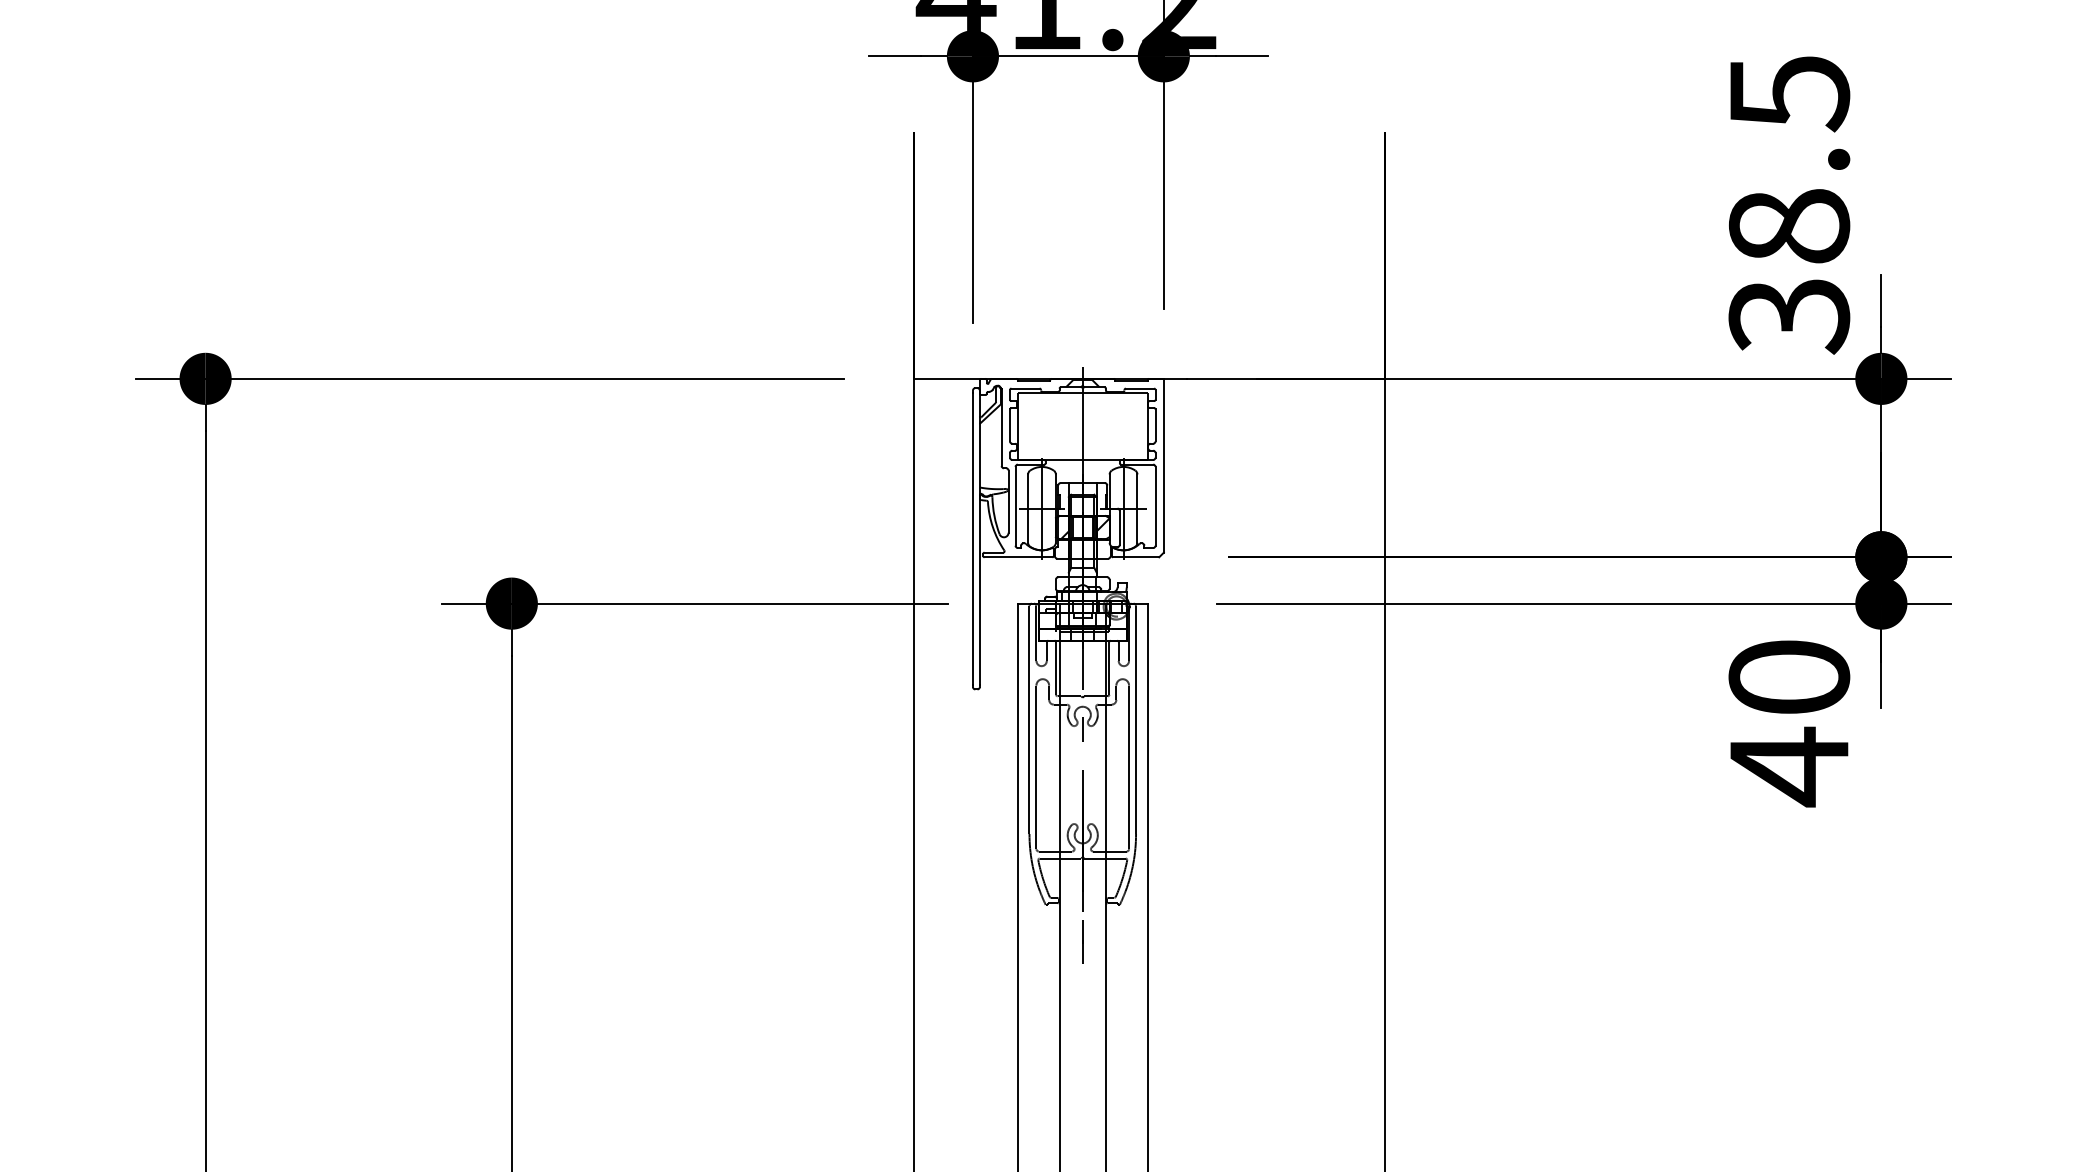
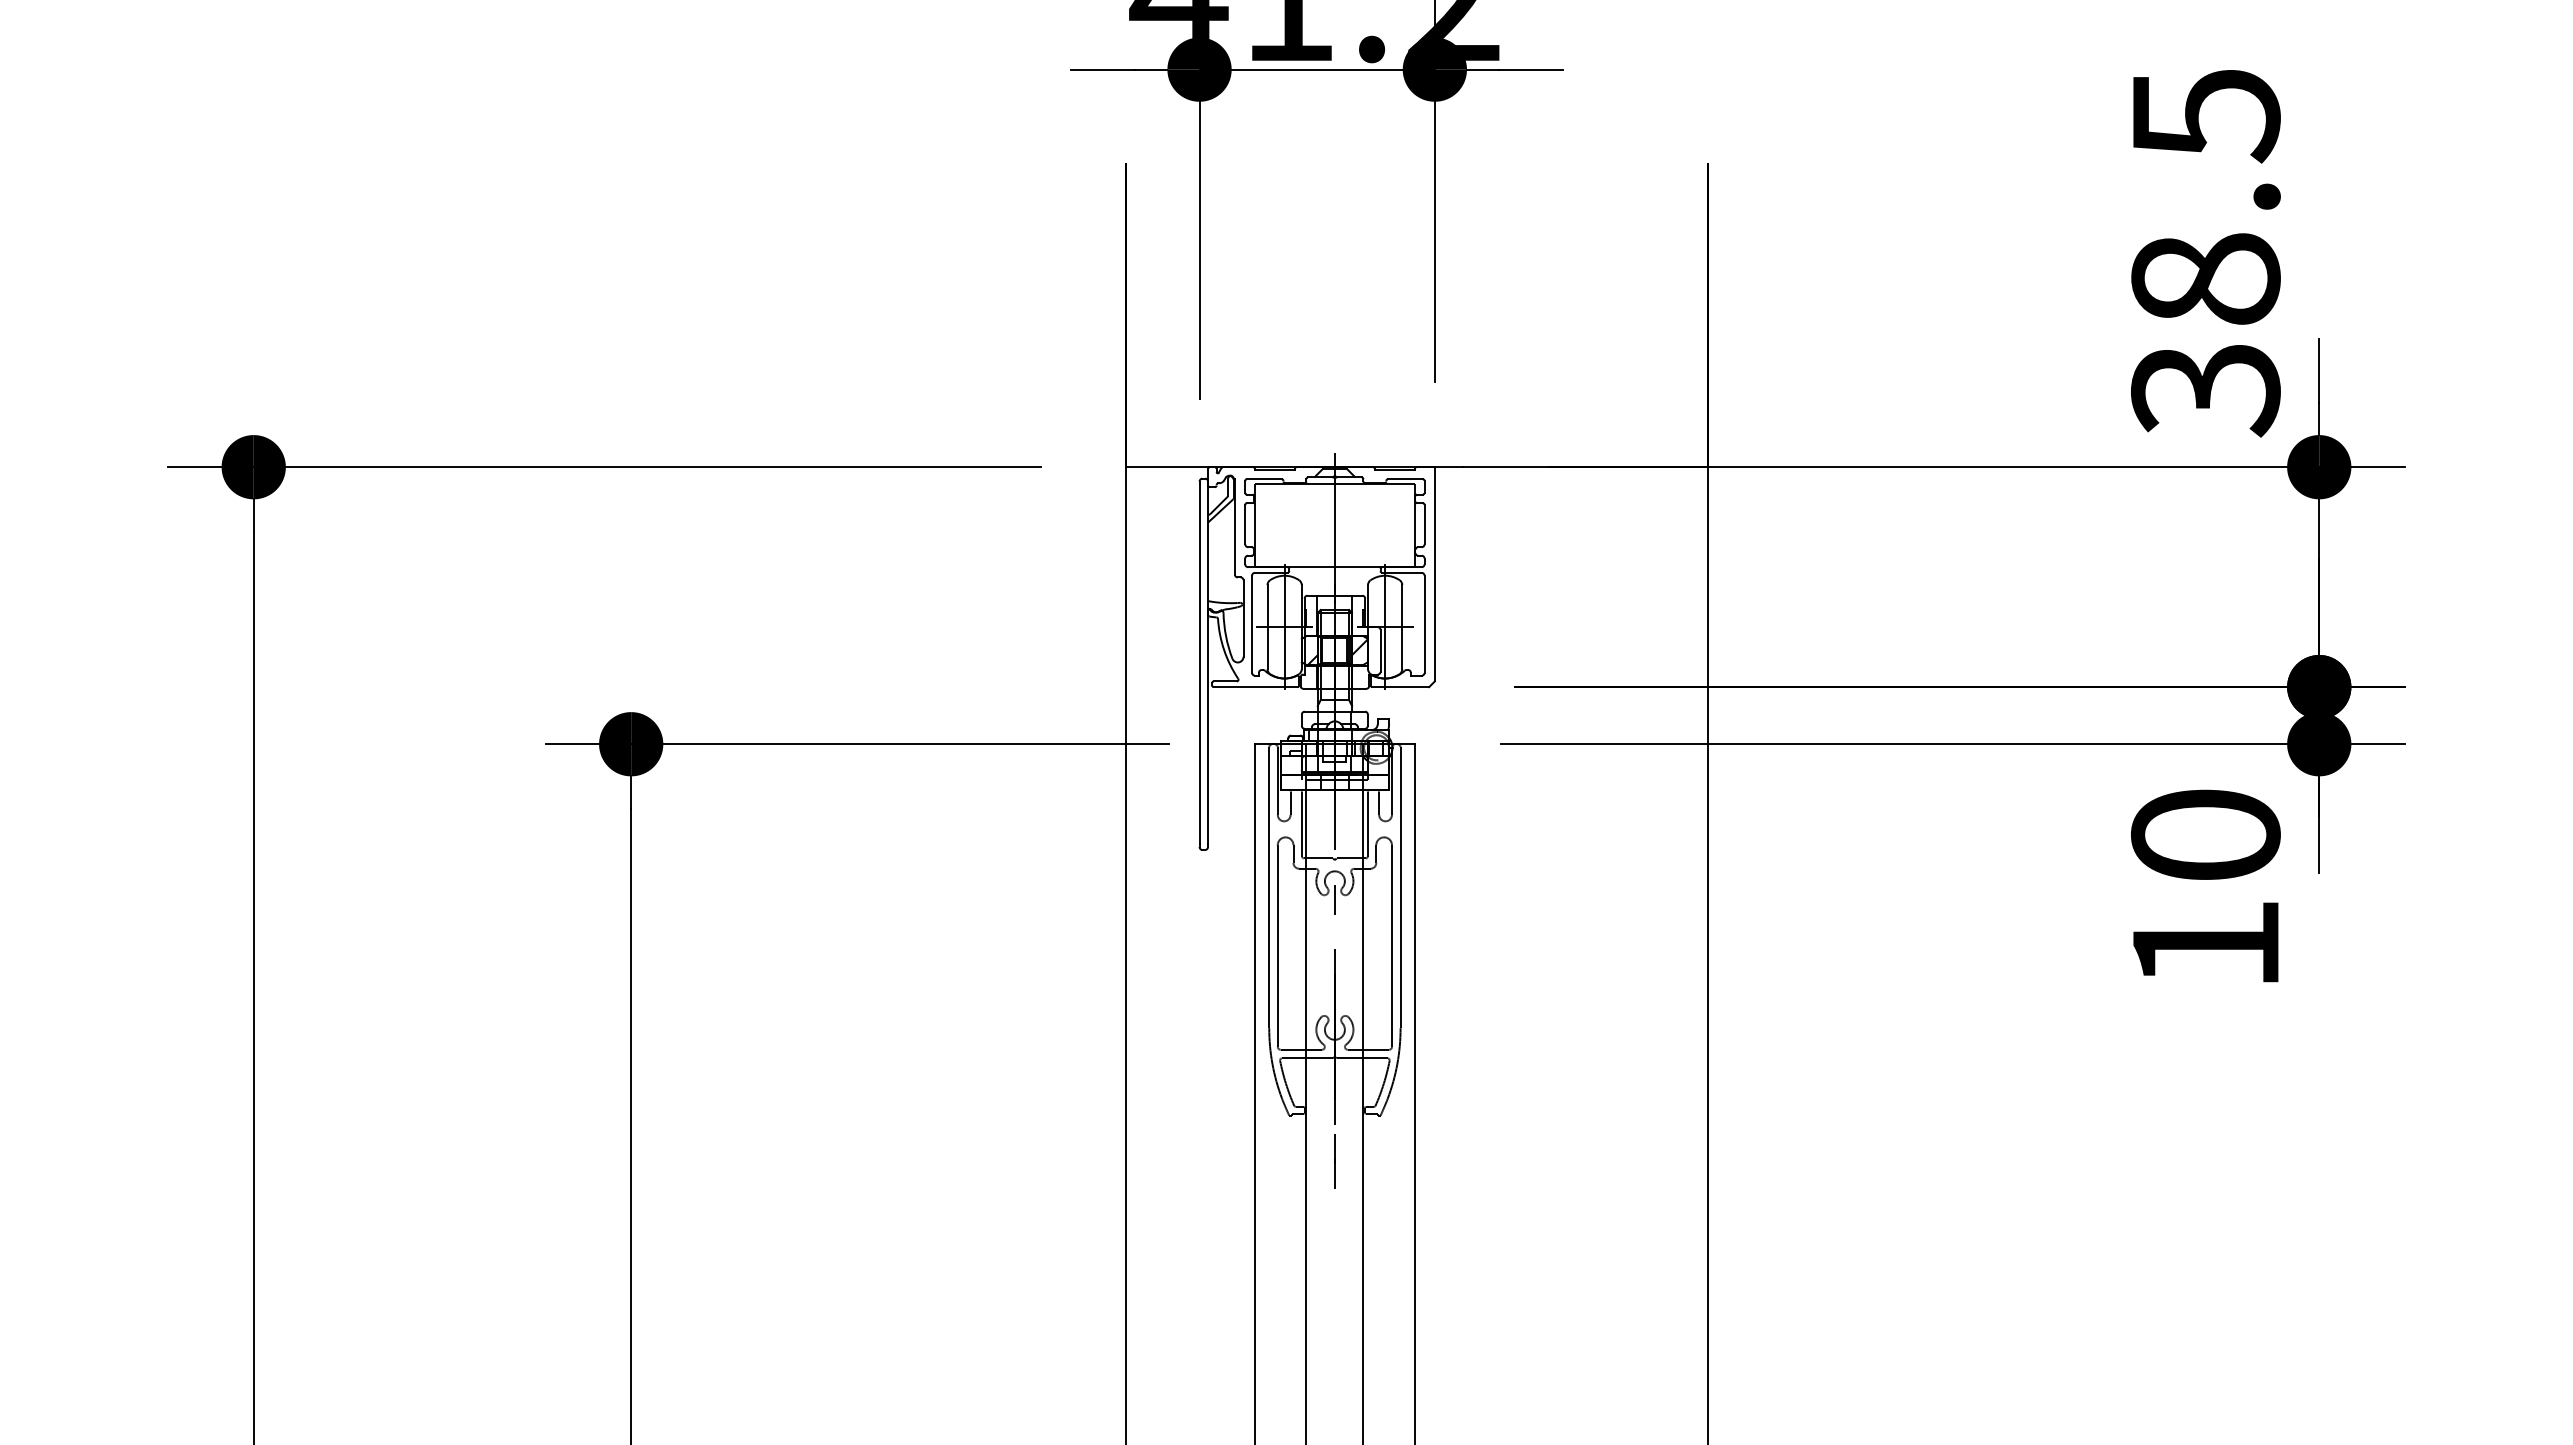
text: (1789, 766) -> (2205, 945), 40 -> 10

